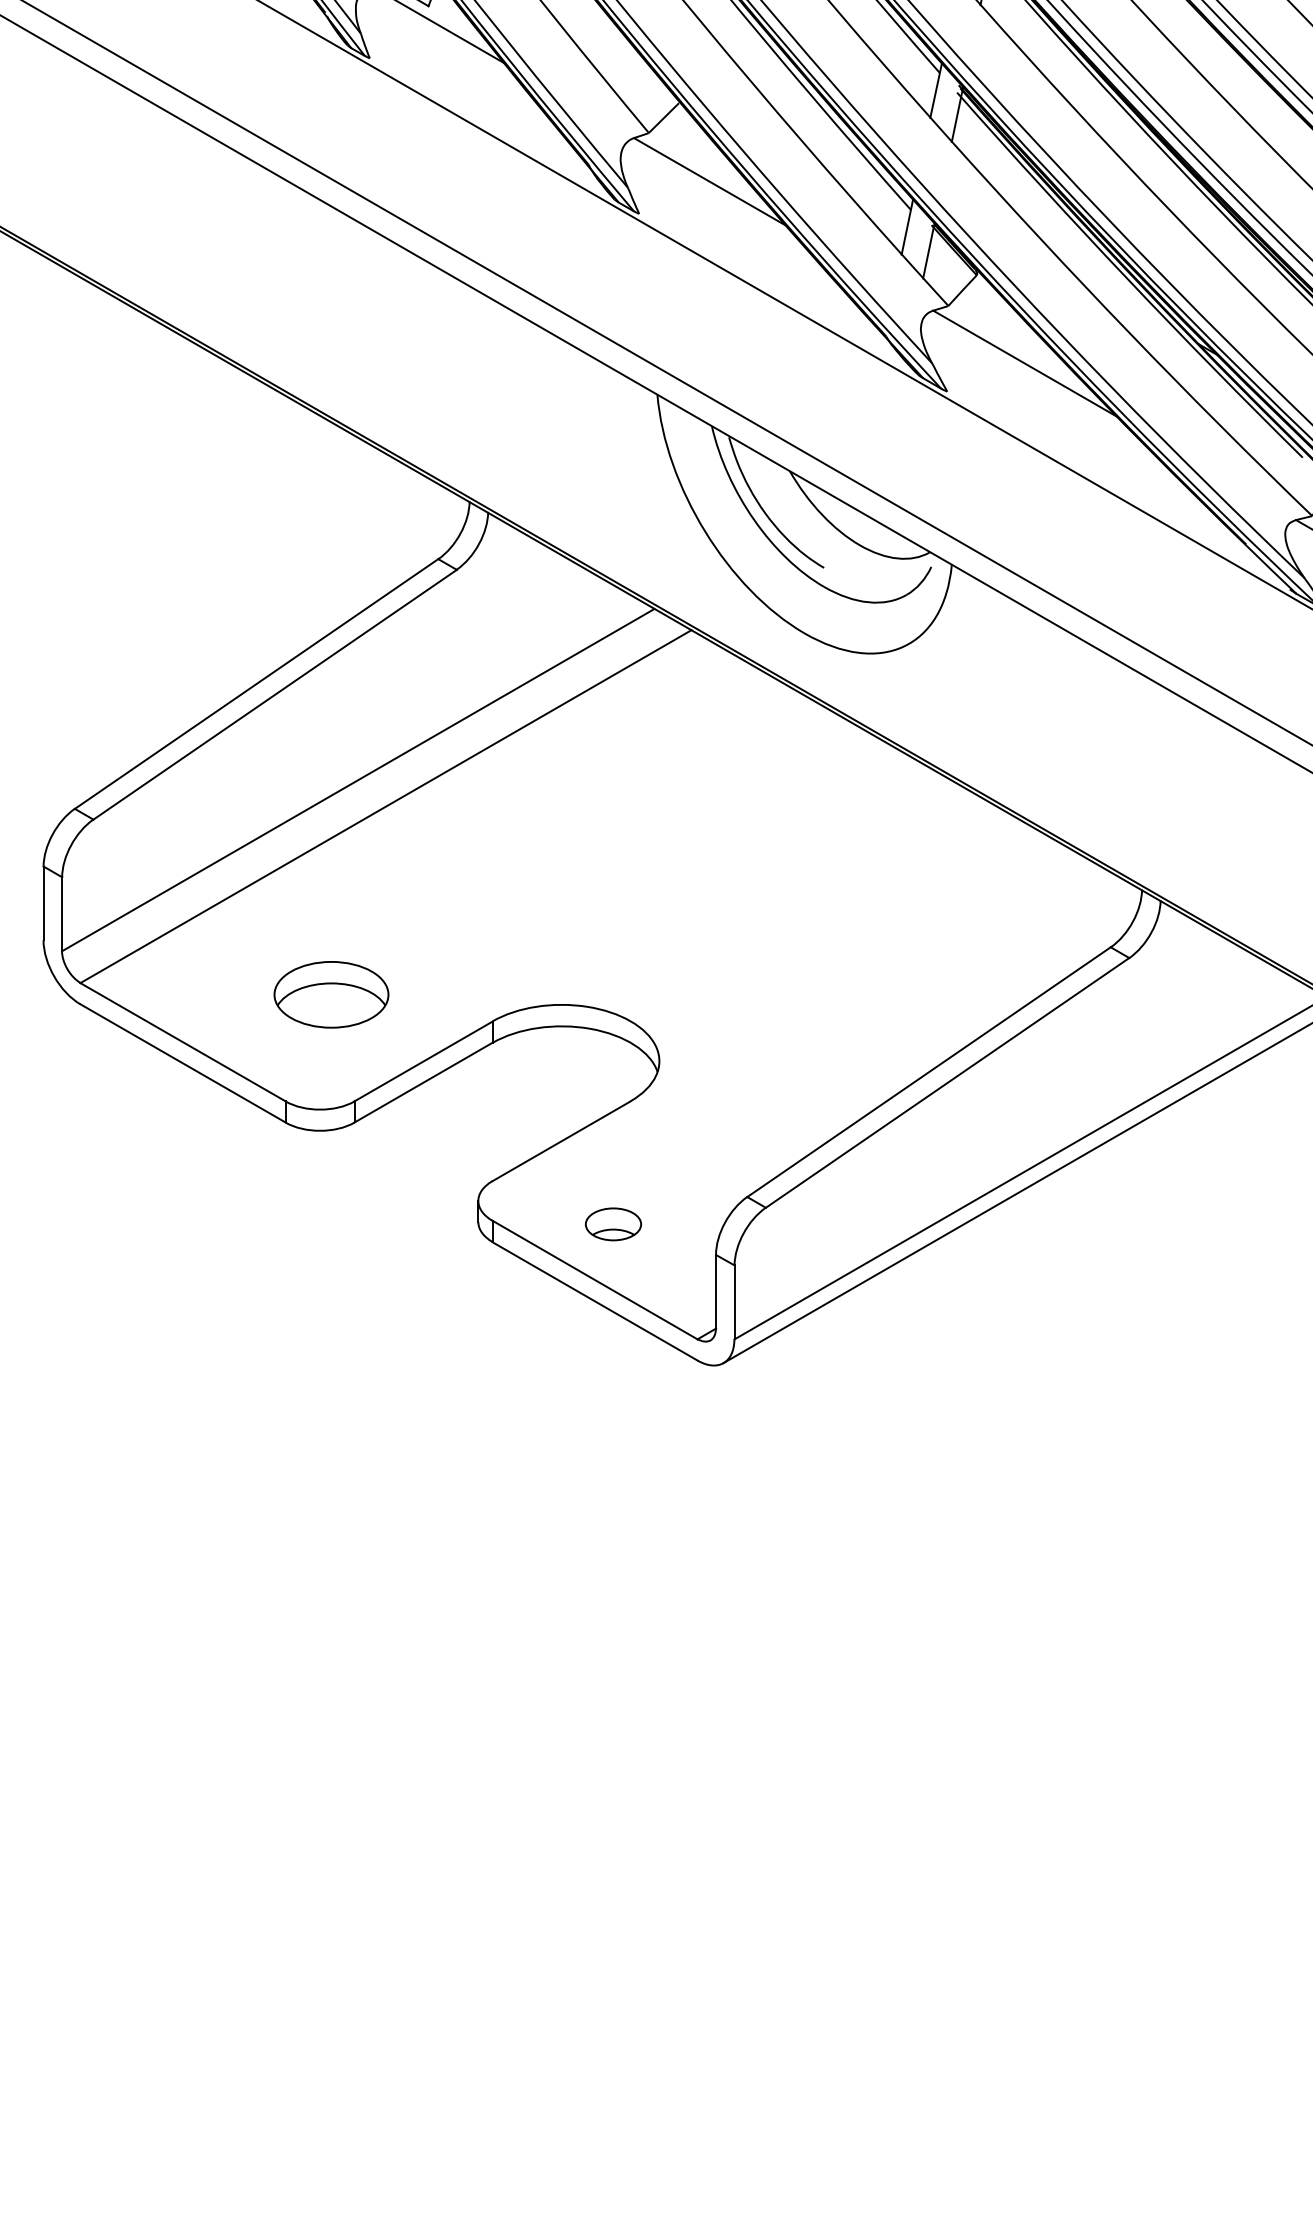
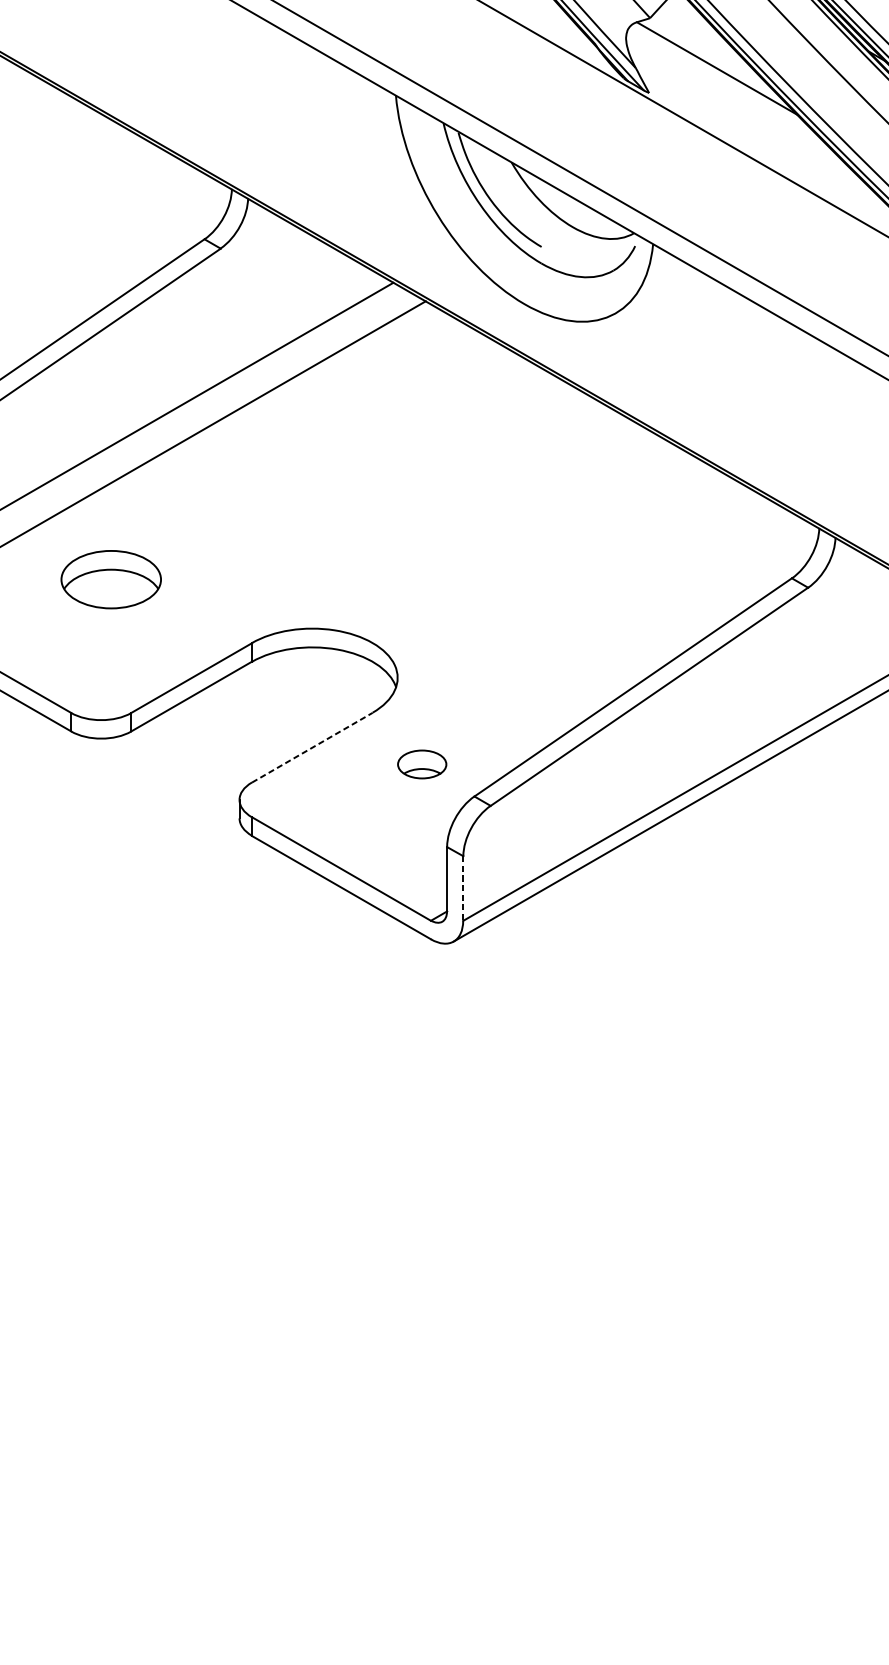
part: (331, 994) -> (111, 579), moved
line: (561, 1141) -> (312, 747), solid -> dashed
part: (612, 1224) -> (421, 764), moved
line: (734, 1302) -> (463, 888), solid -> dashed

